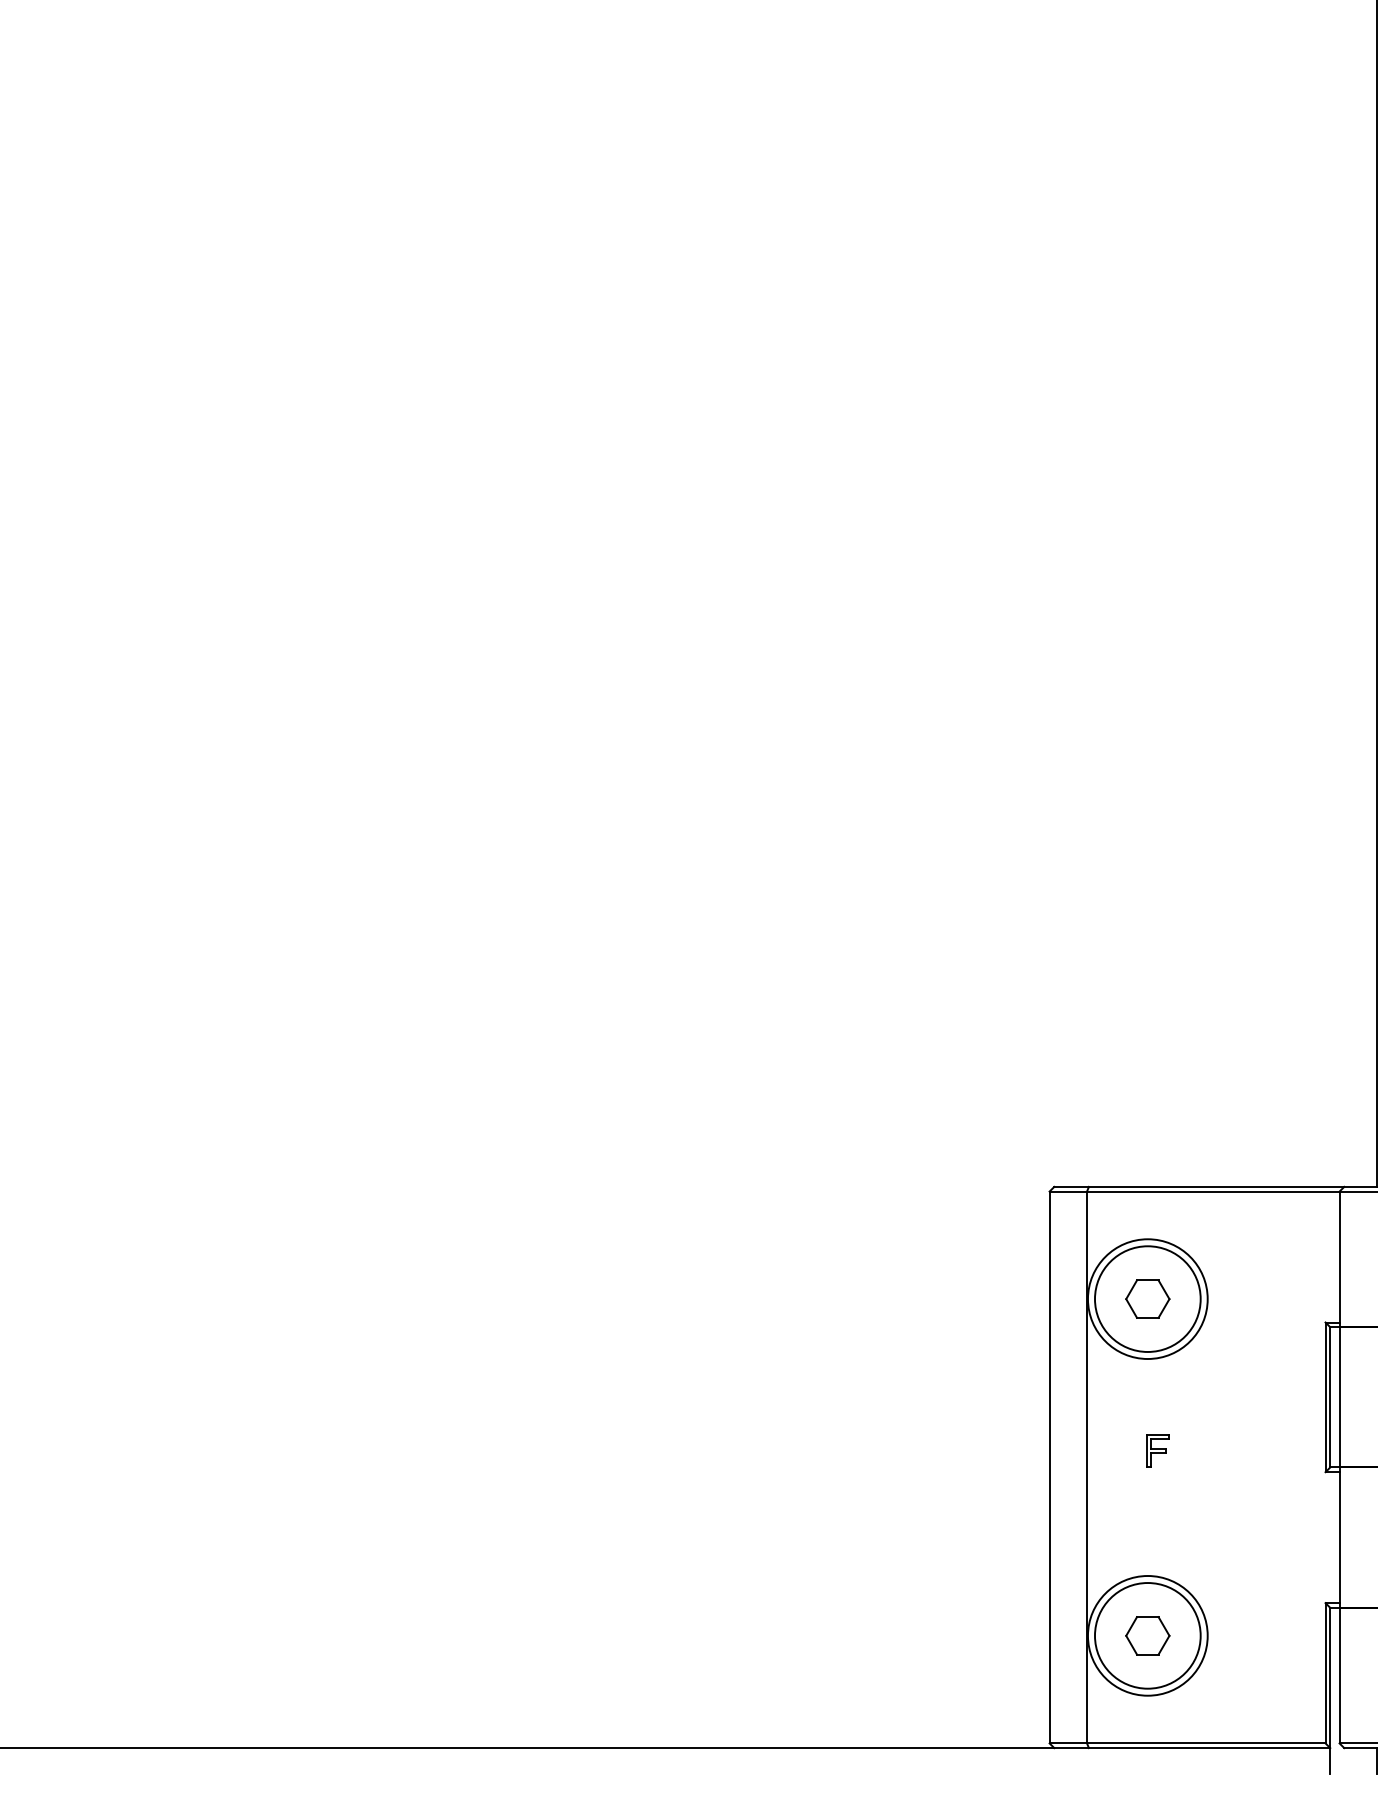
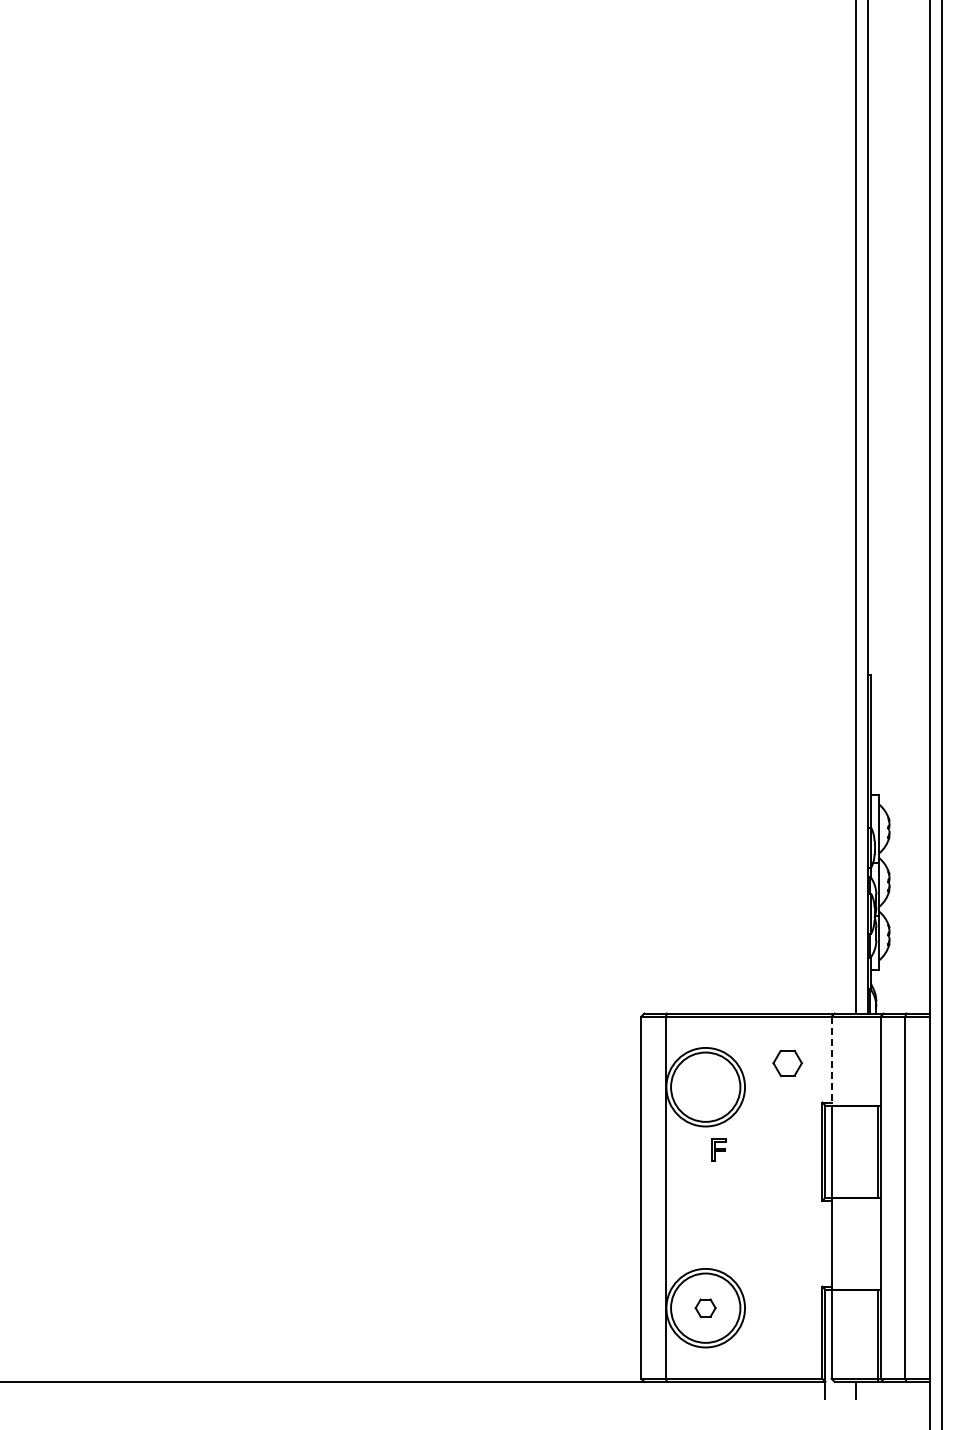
line: (1339, 1259) -> (831, 1061), solid -> dashed
part: (1147, 1298) -> (787, 1062), moved
part: (1156, 1450) -> (718, 1149), moved
part: (1147, 1634) -> (705, 1307), size x0.7

